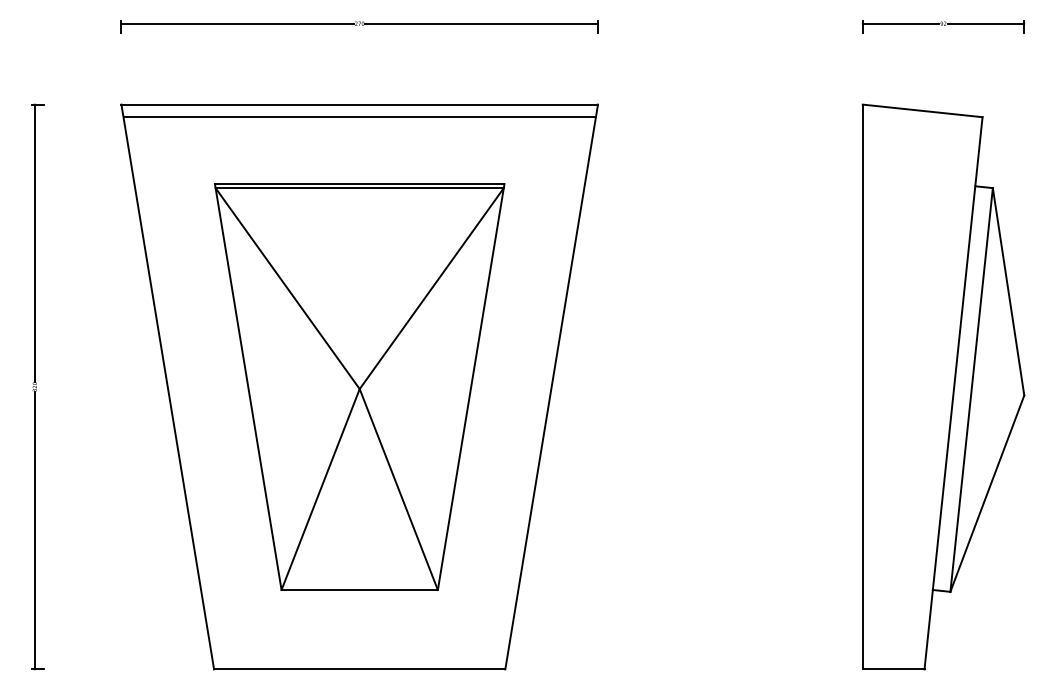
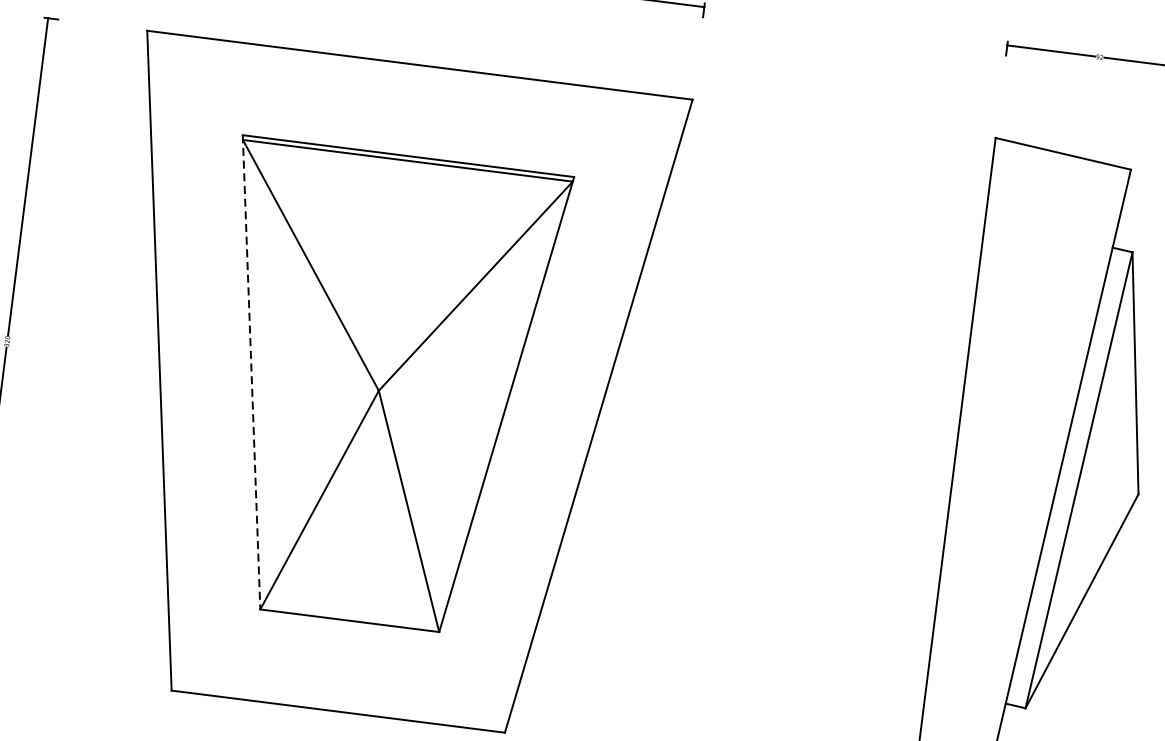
line: (359, 117) -> (417, 79), removed
line: (248, 387) -> (251, 372), solid -> dashed

